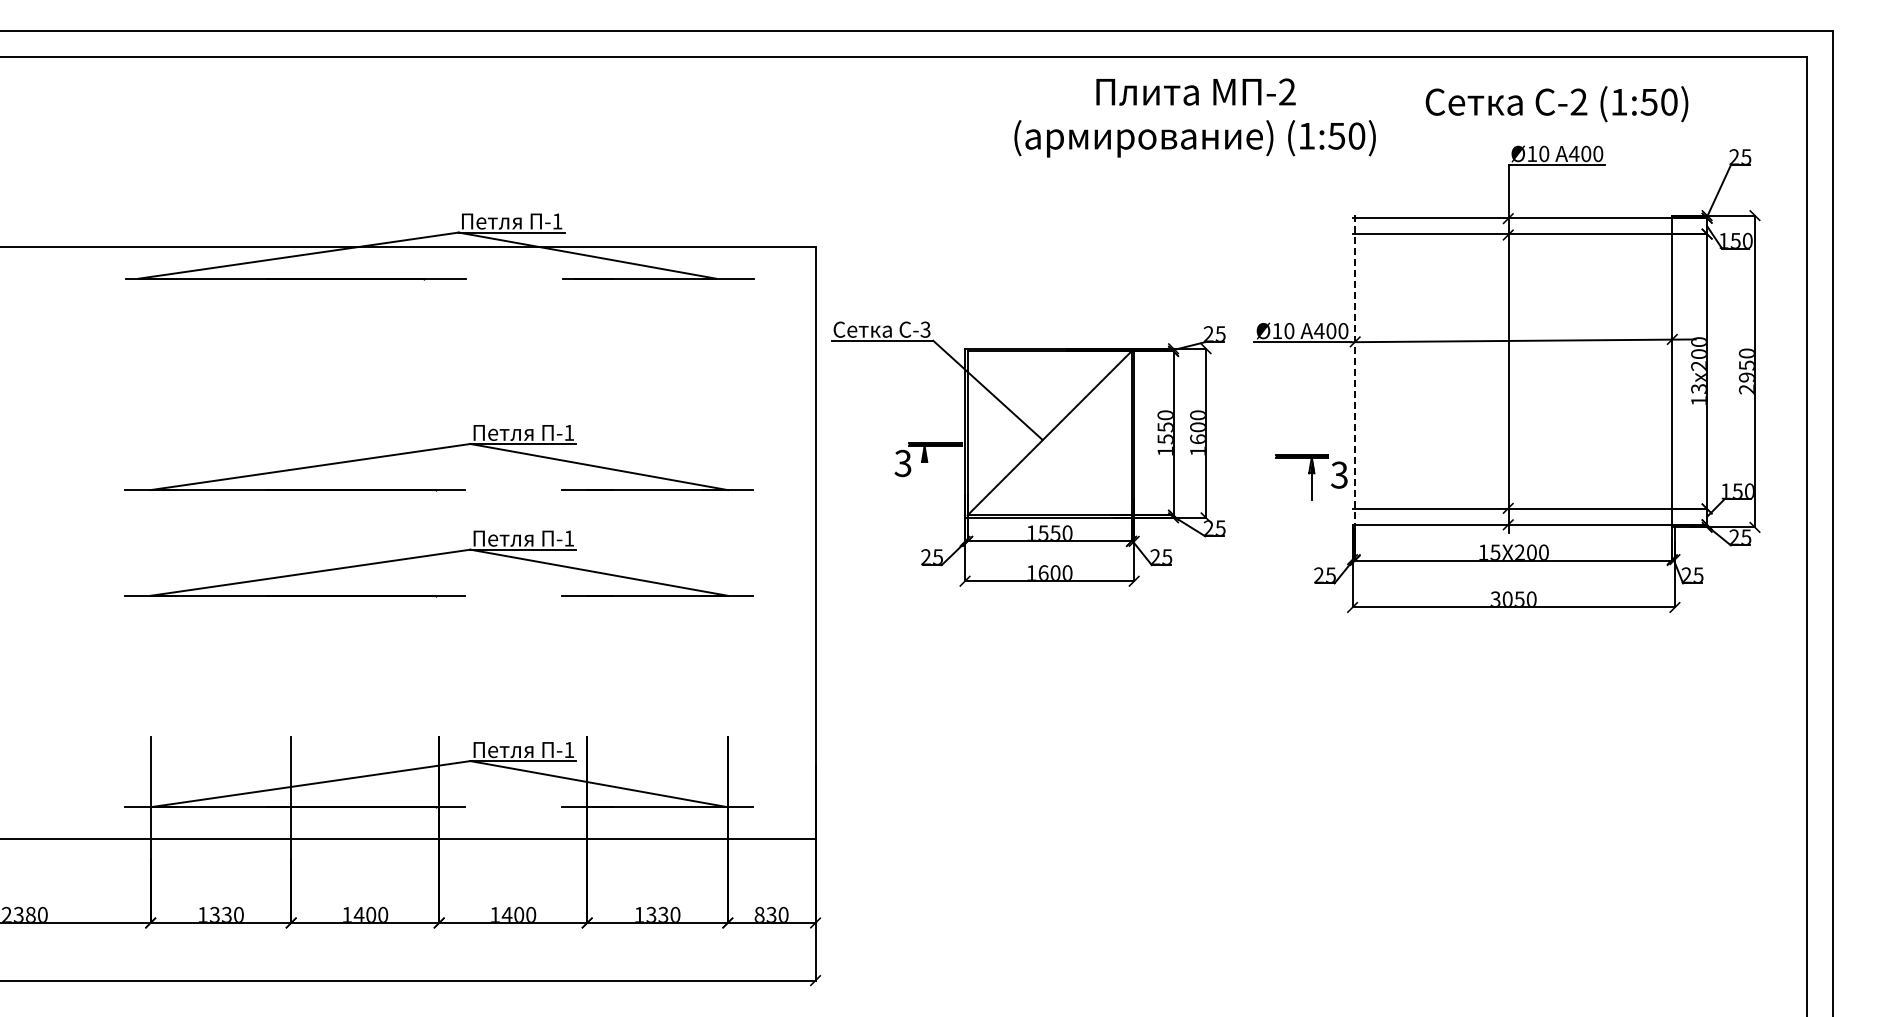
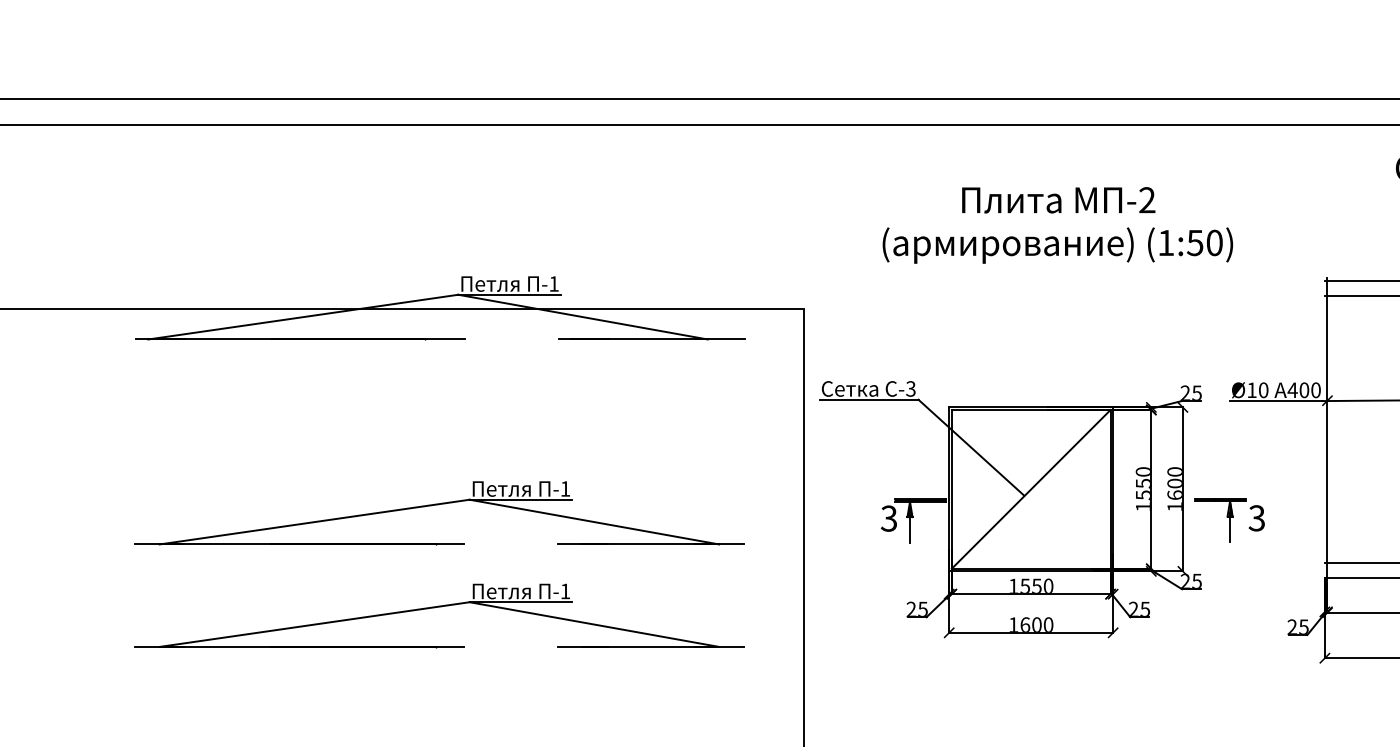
text: (1194, 117) -> (1057, 224), moved
line: (1355, 371) -> (1327, 429), dashed -> solid
line: (924, 474) -> (909, 529), added
part: (1311, 477) -> (1229, 520), moved

